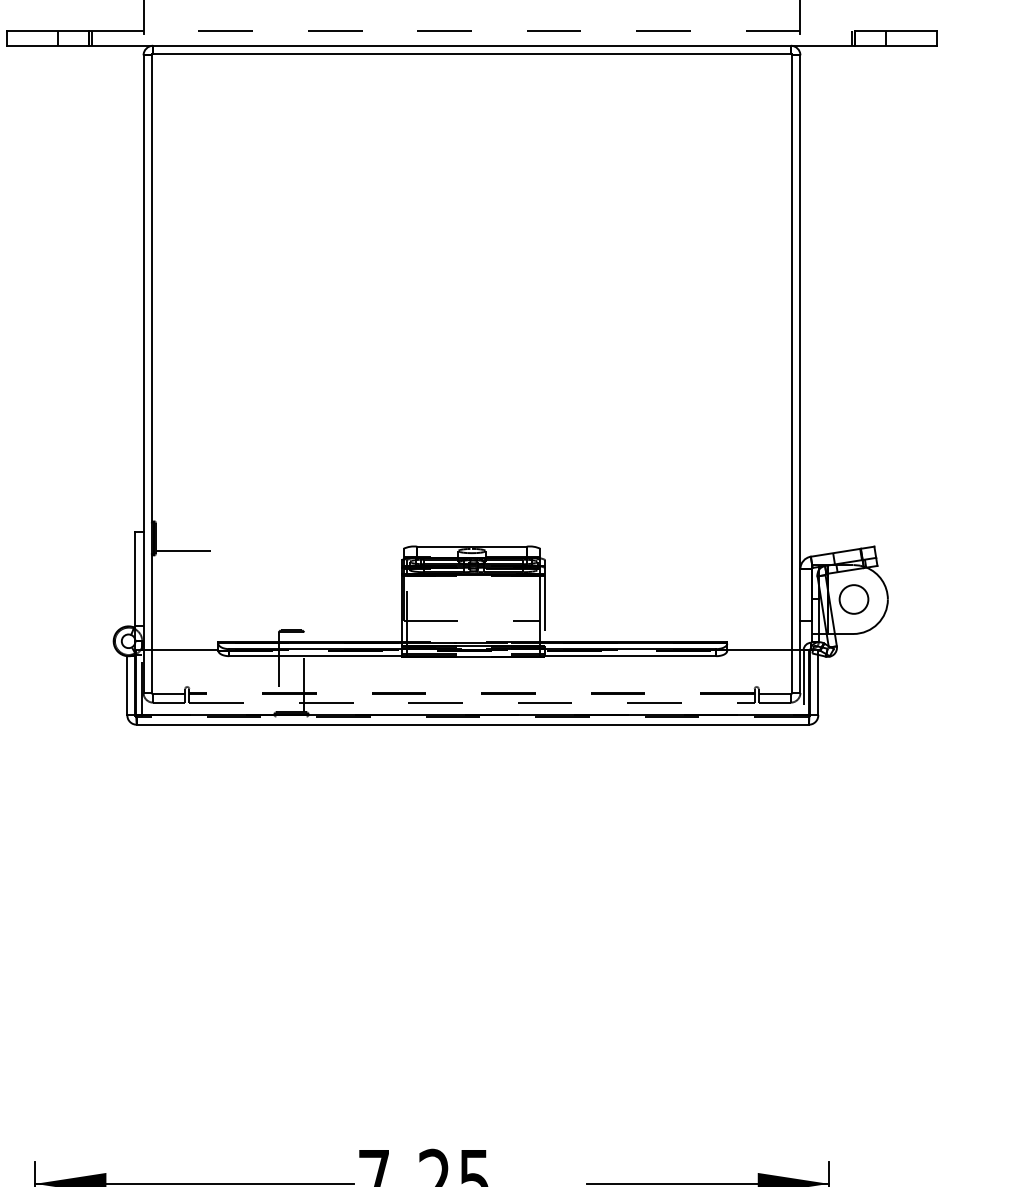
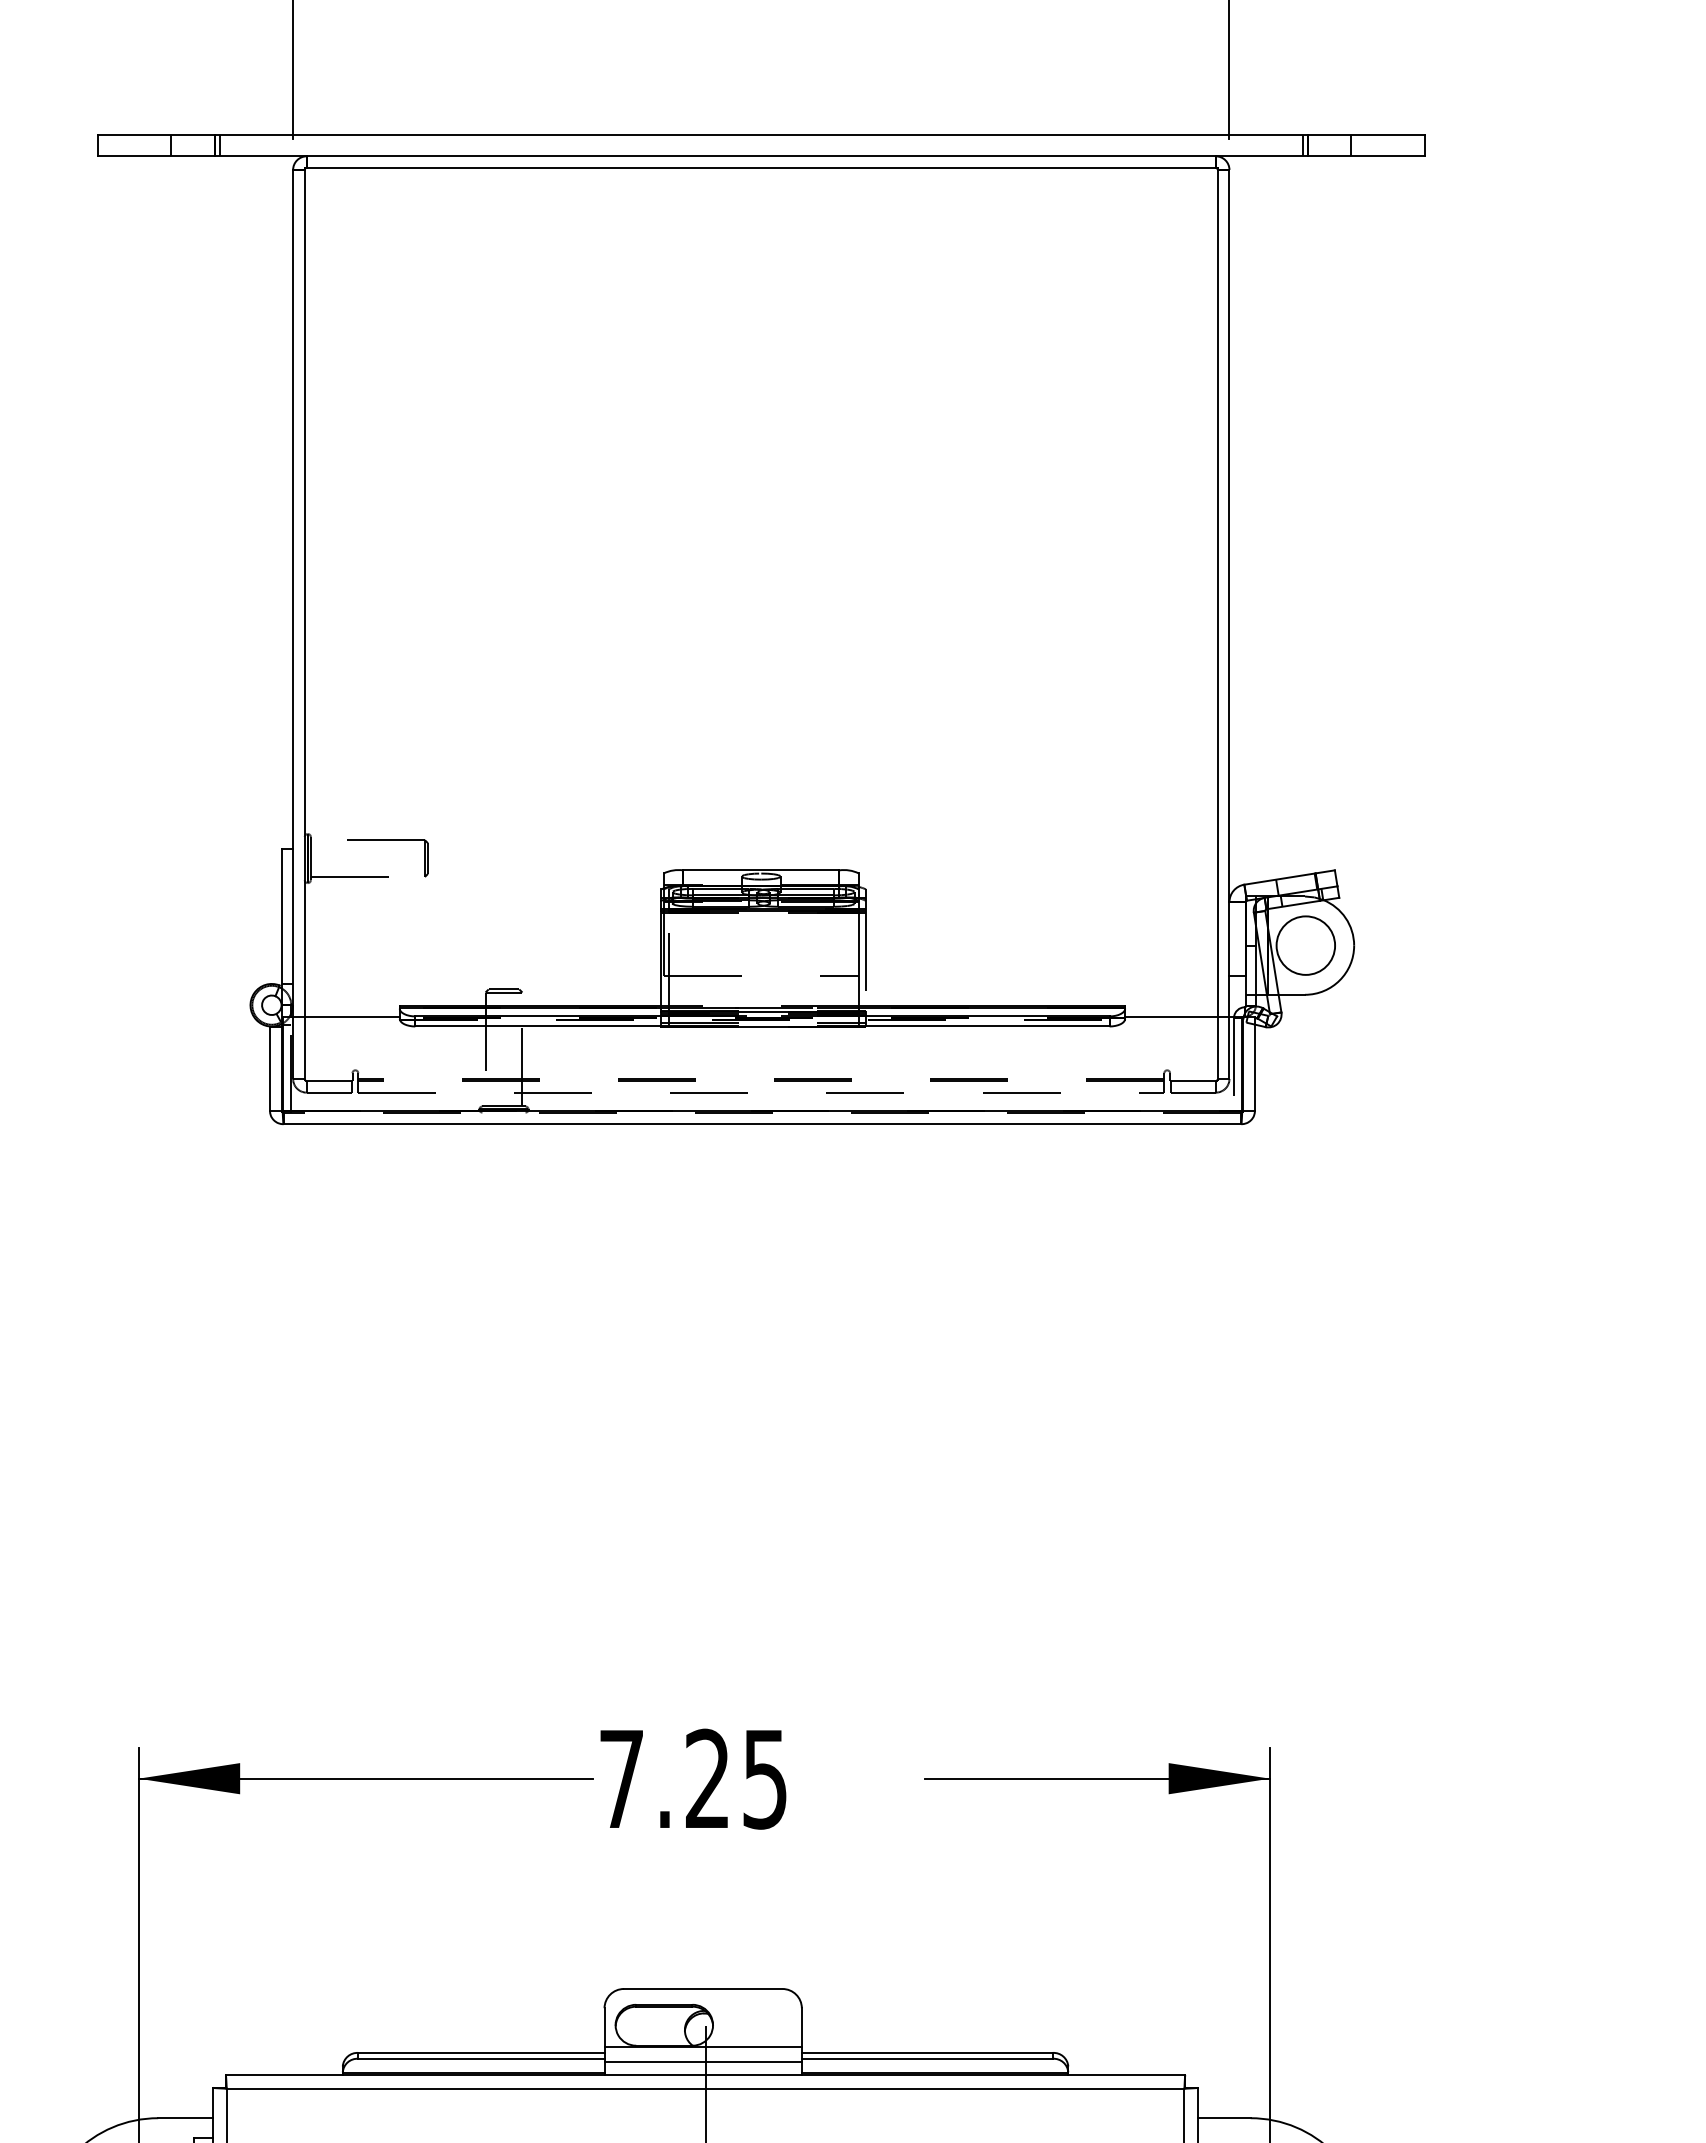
line: (472, 31) -> (761, 135), dashed -> solid
part: (209, 525) -> (387, 840), added
circle: (853, 599) -> (1305, 945), size x1.43

